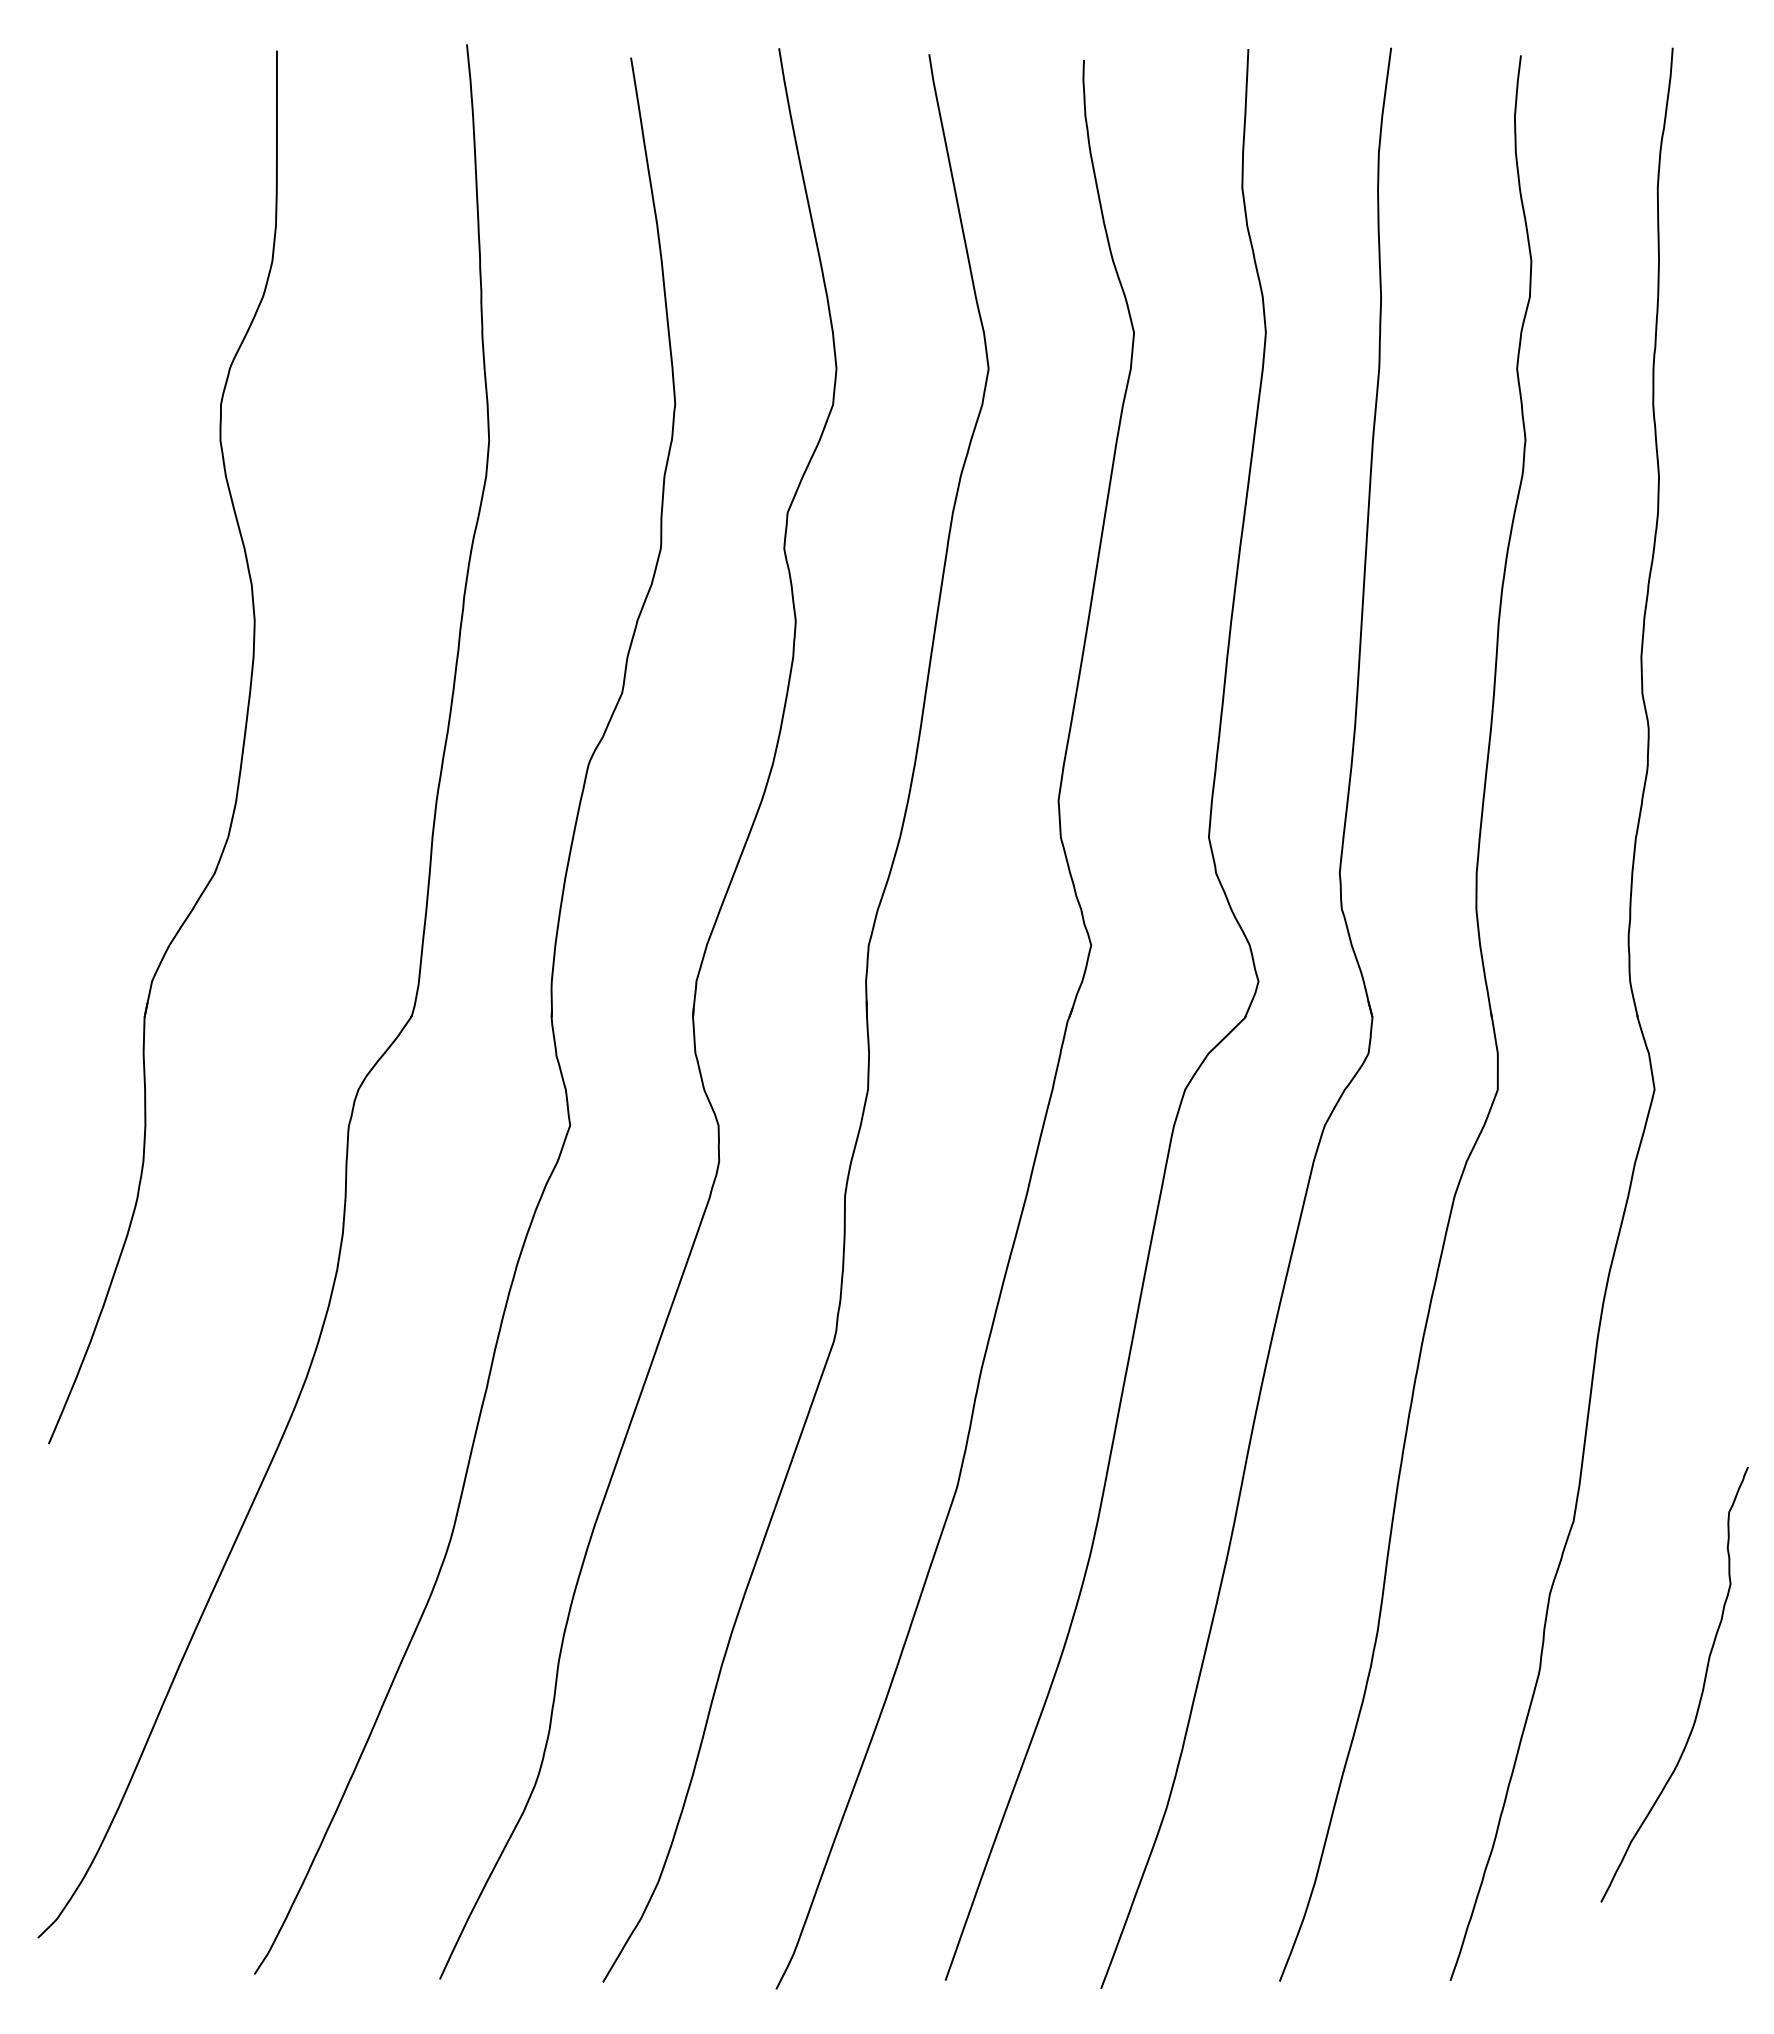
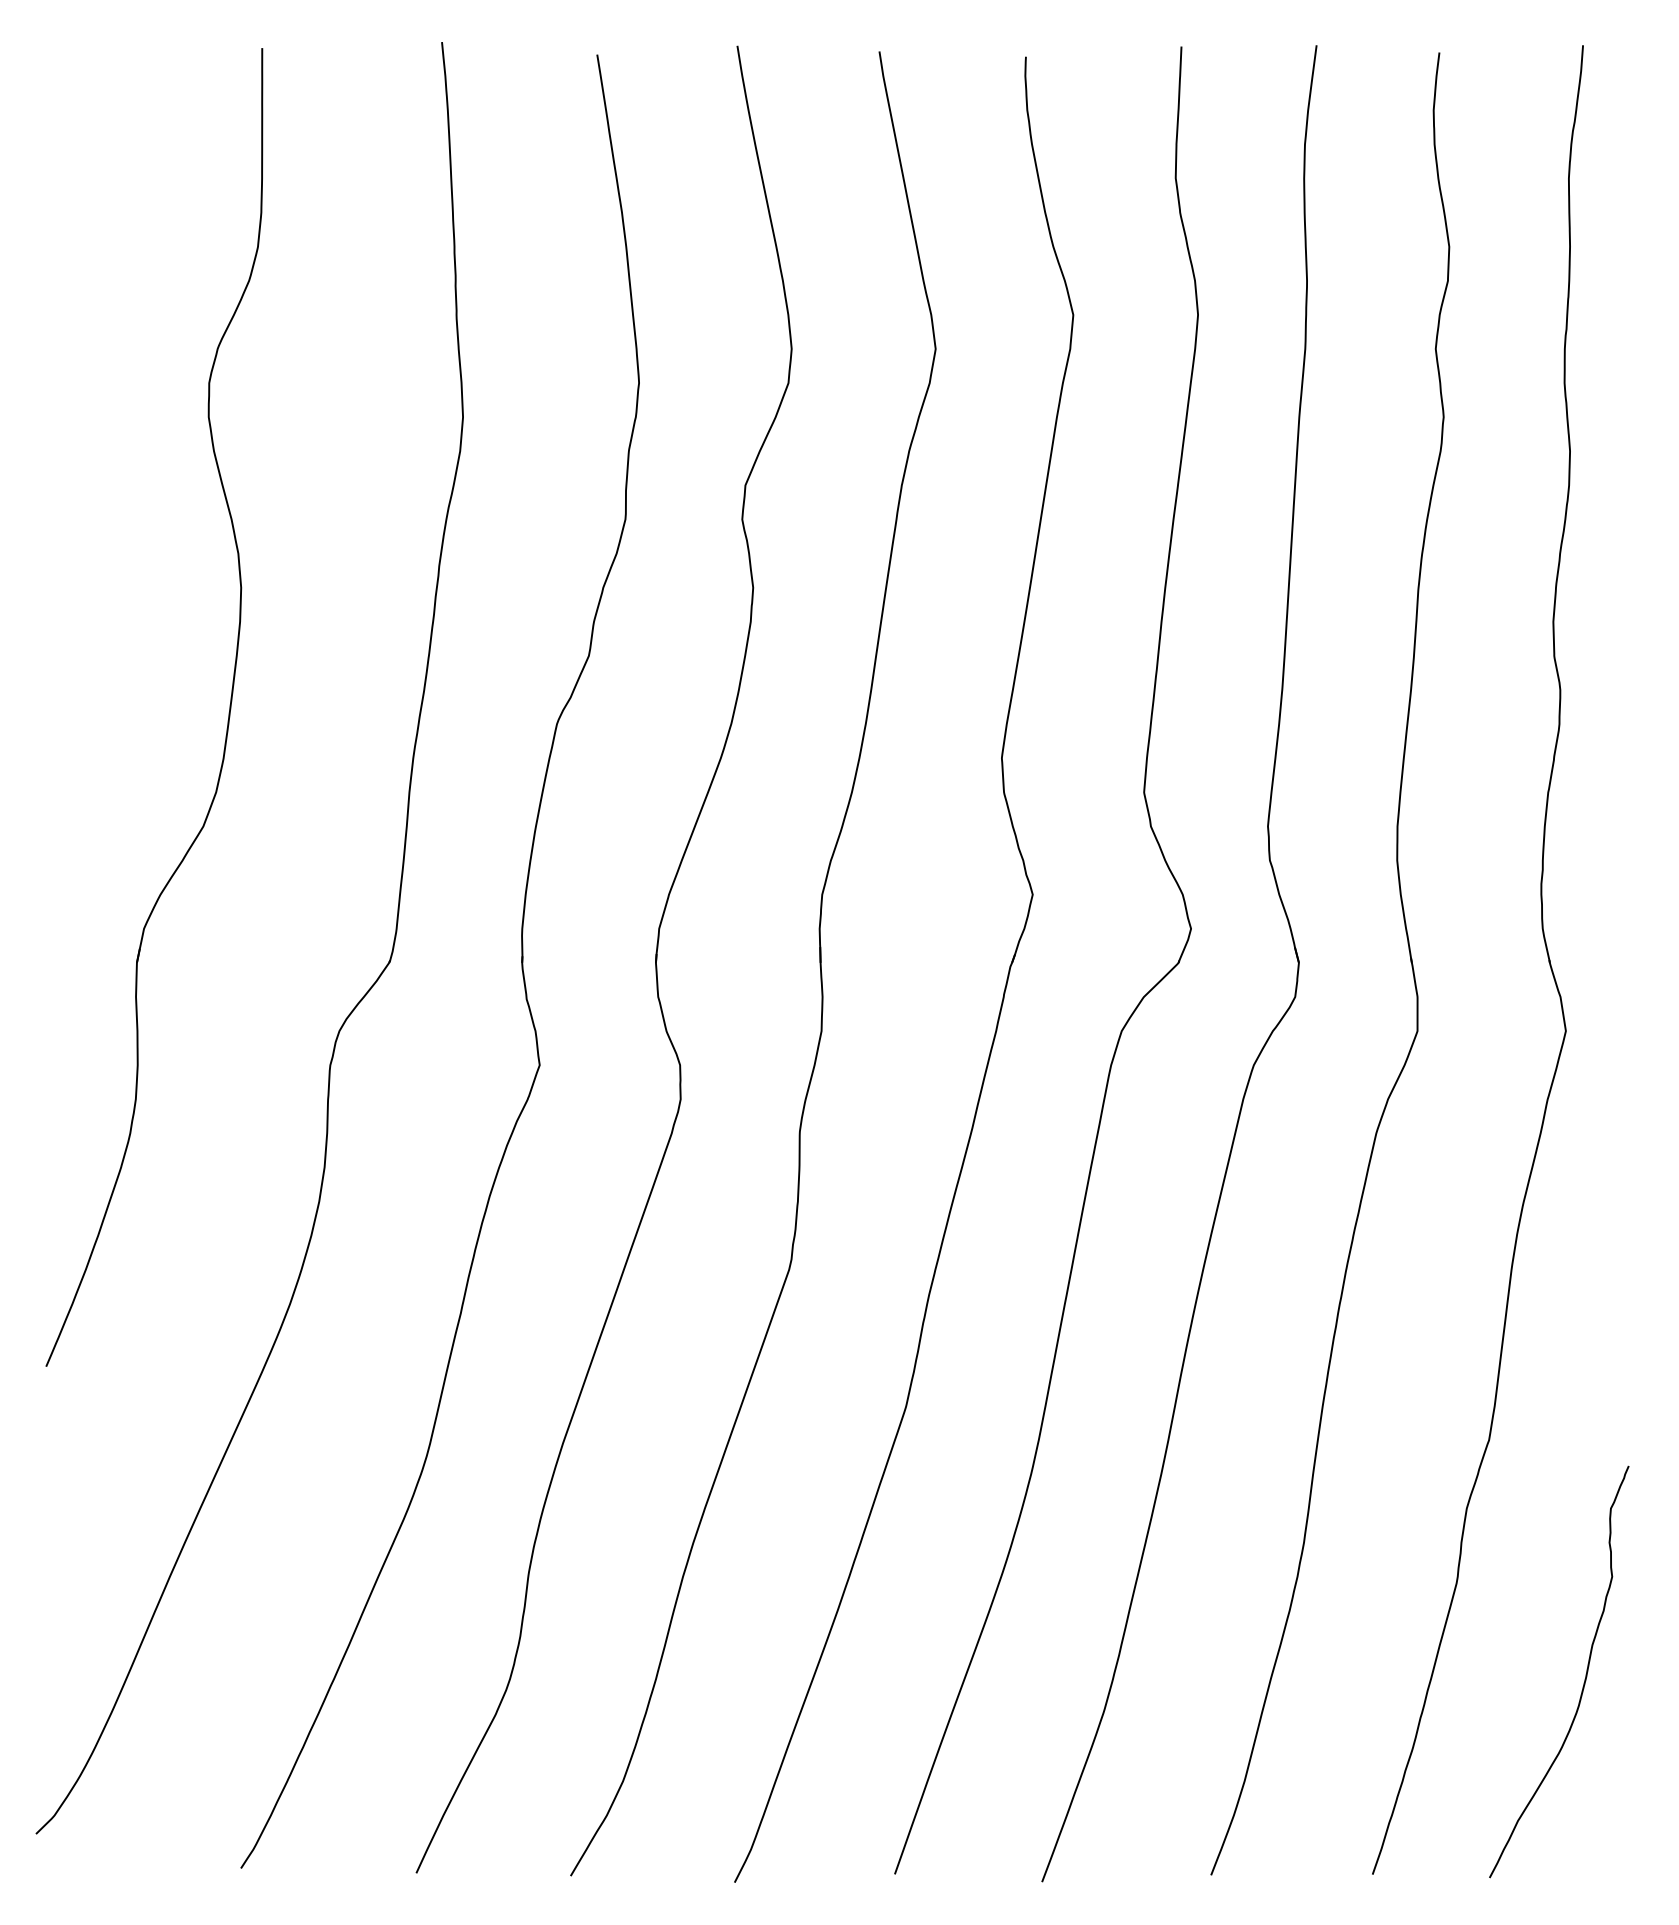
curve: (1701, 1691) -> (1584, 1678), moved

